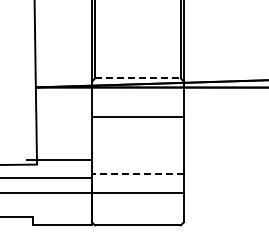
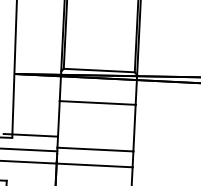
line: (137, 78) -> (98, 70), dashed -> solid
line: (137, 173) -> (95, 149), dashed -> solid

